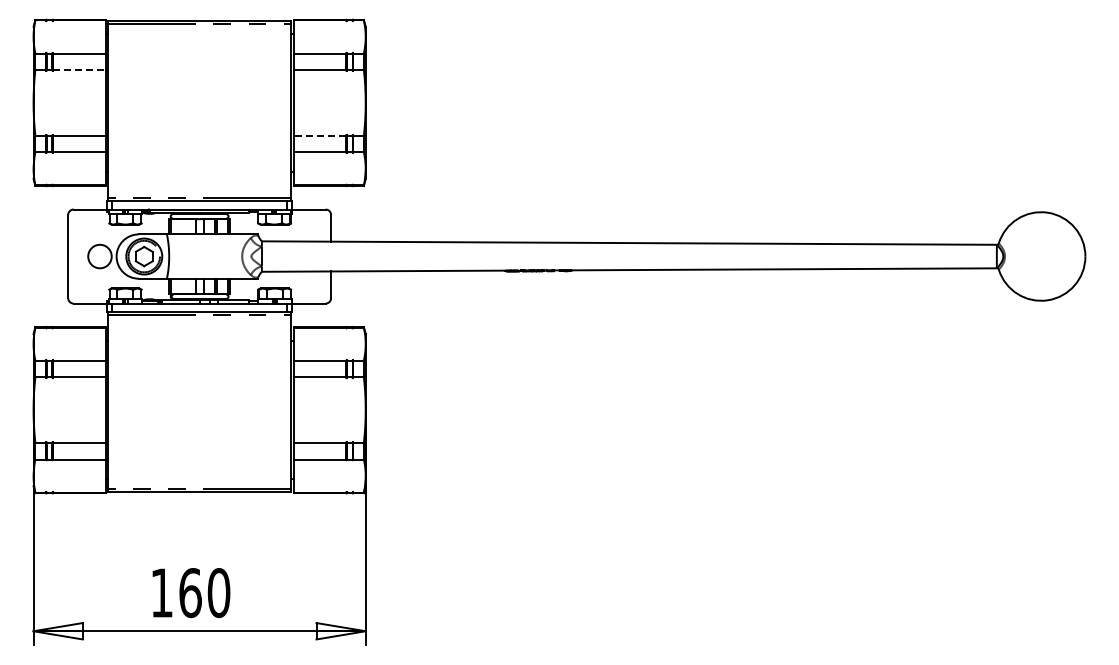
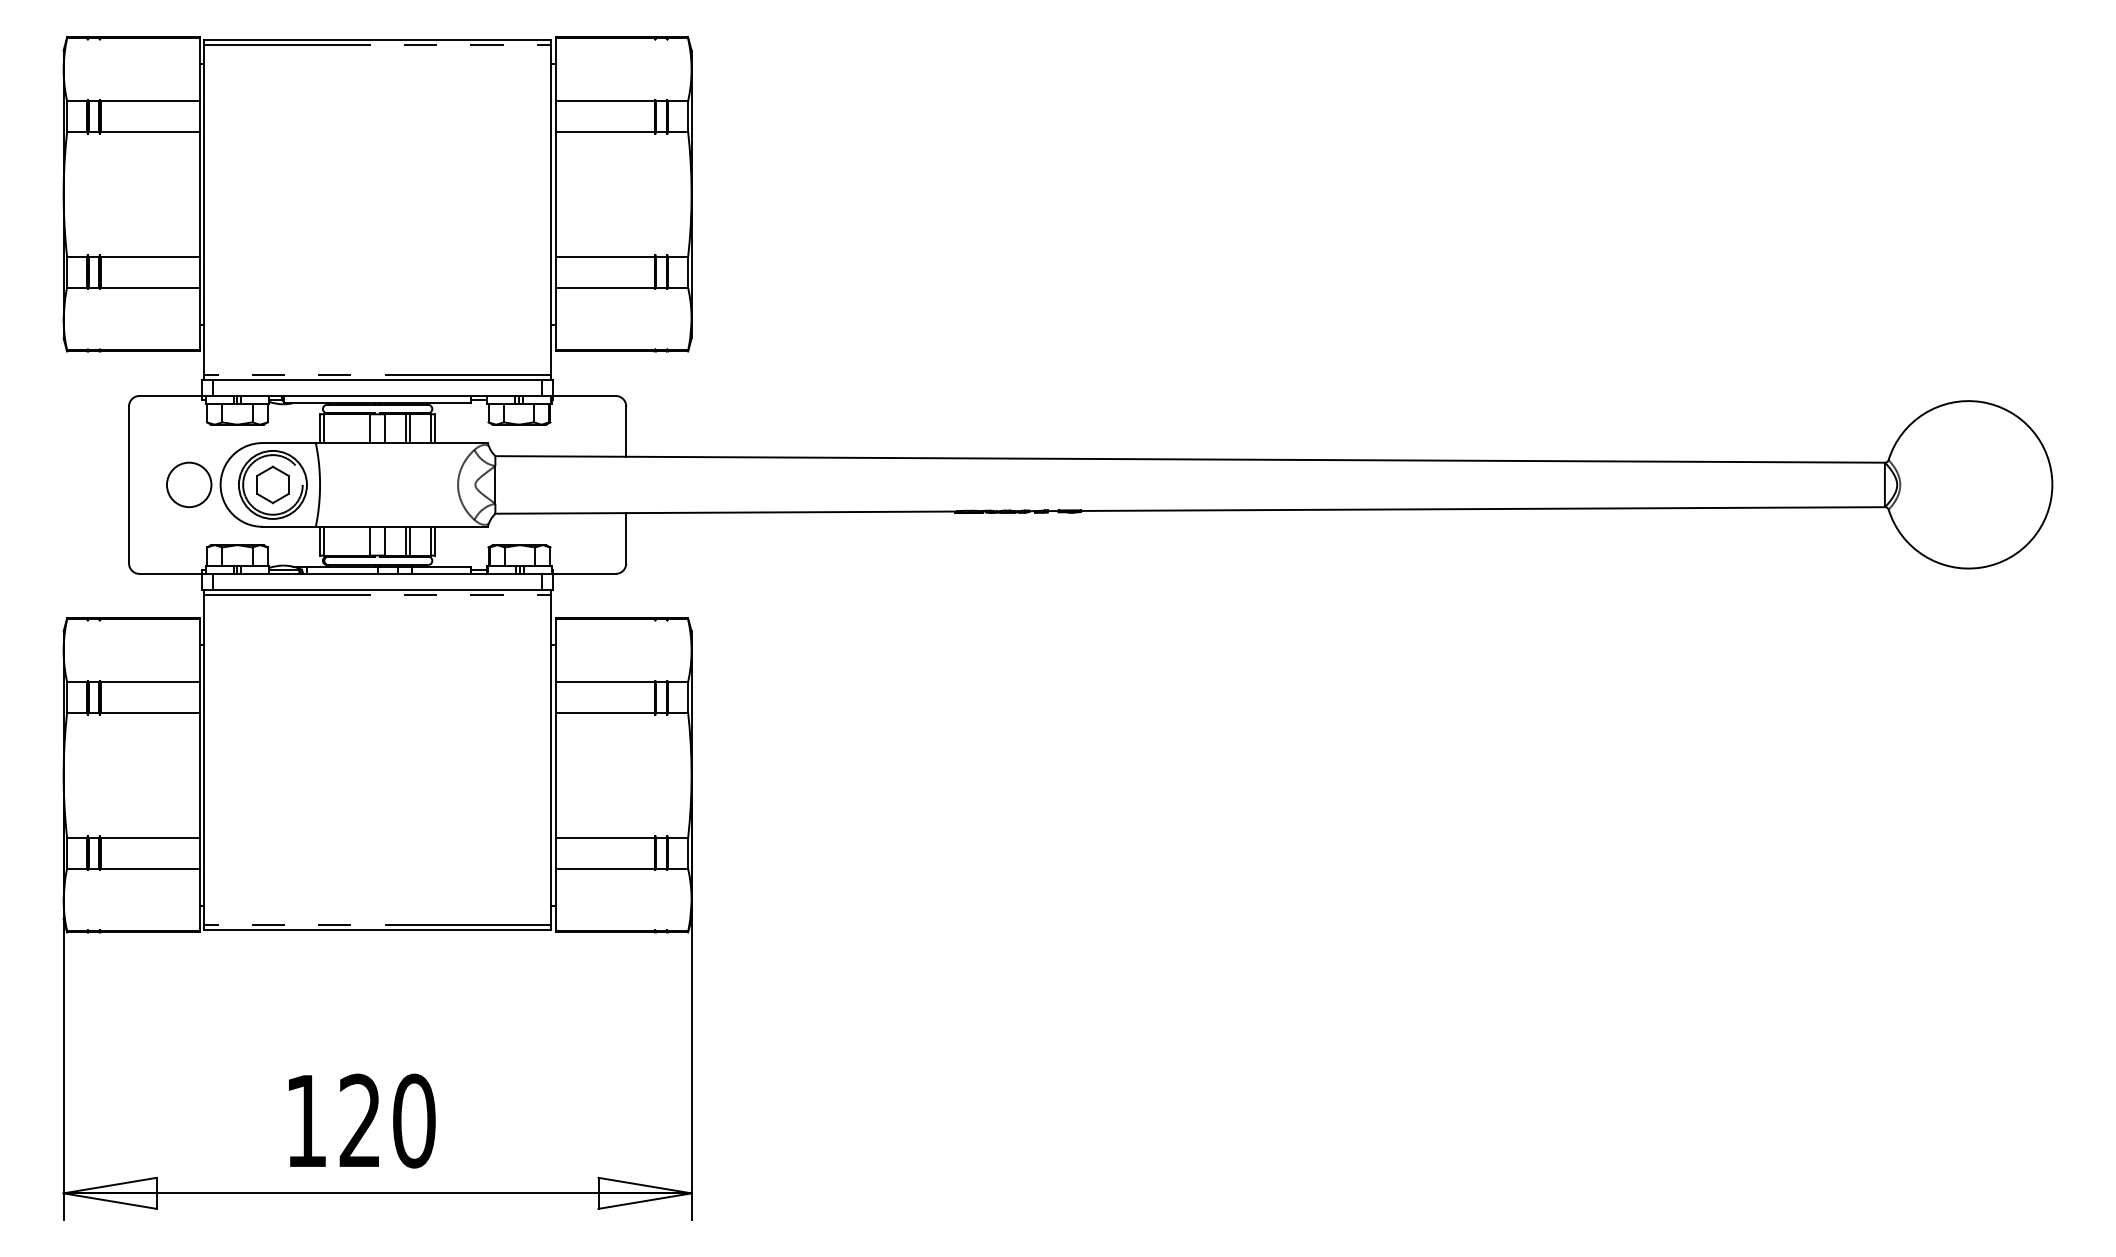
line: (79, 69) -> (150, 131), dashed -> solid
line: (319, 136) -> (604, 257), dashed -> solid
text: (190, 593) -> (360, 1121), 160 -> 120

